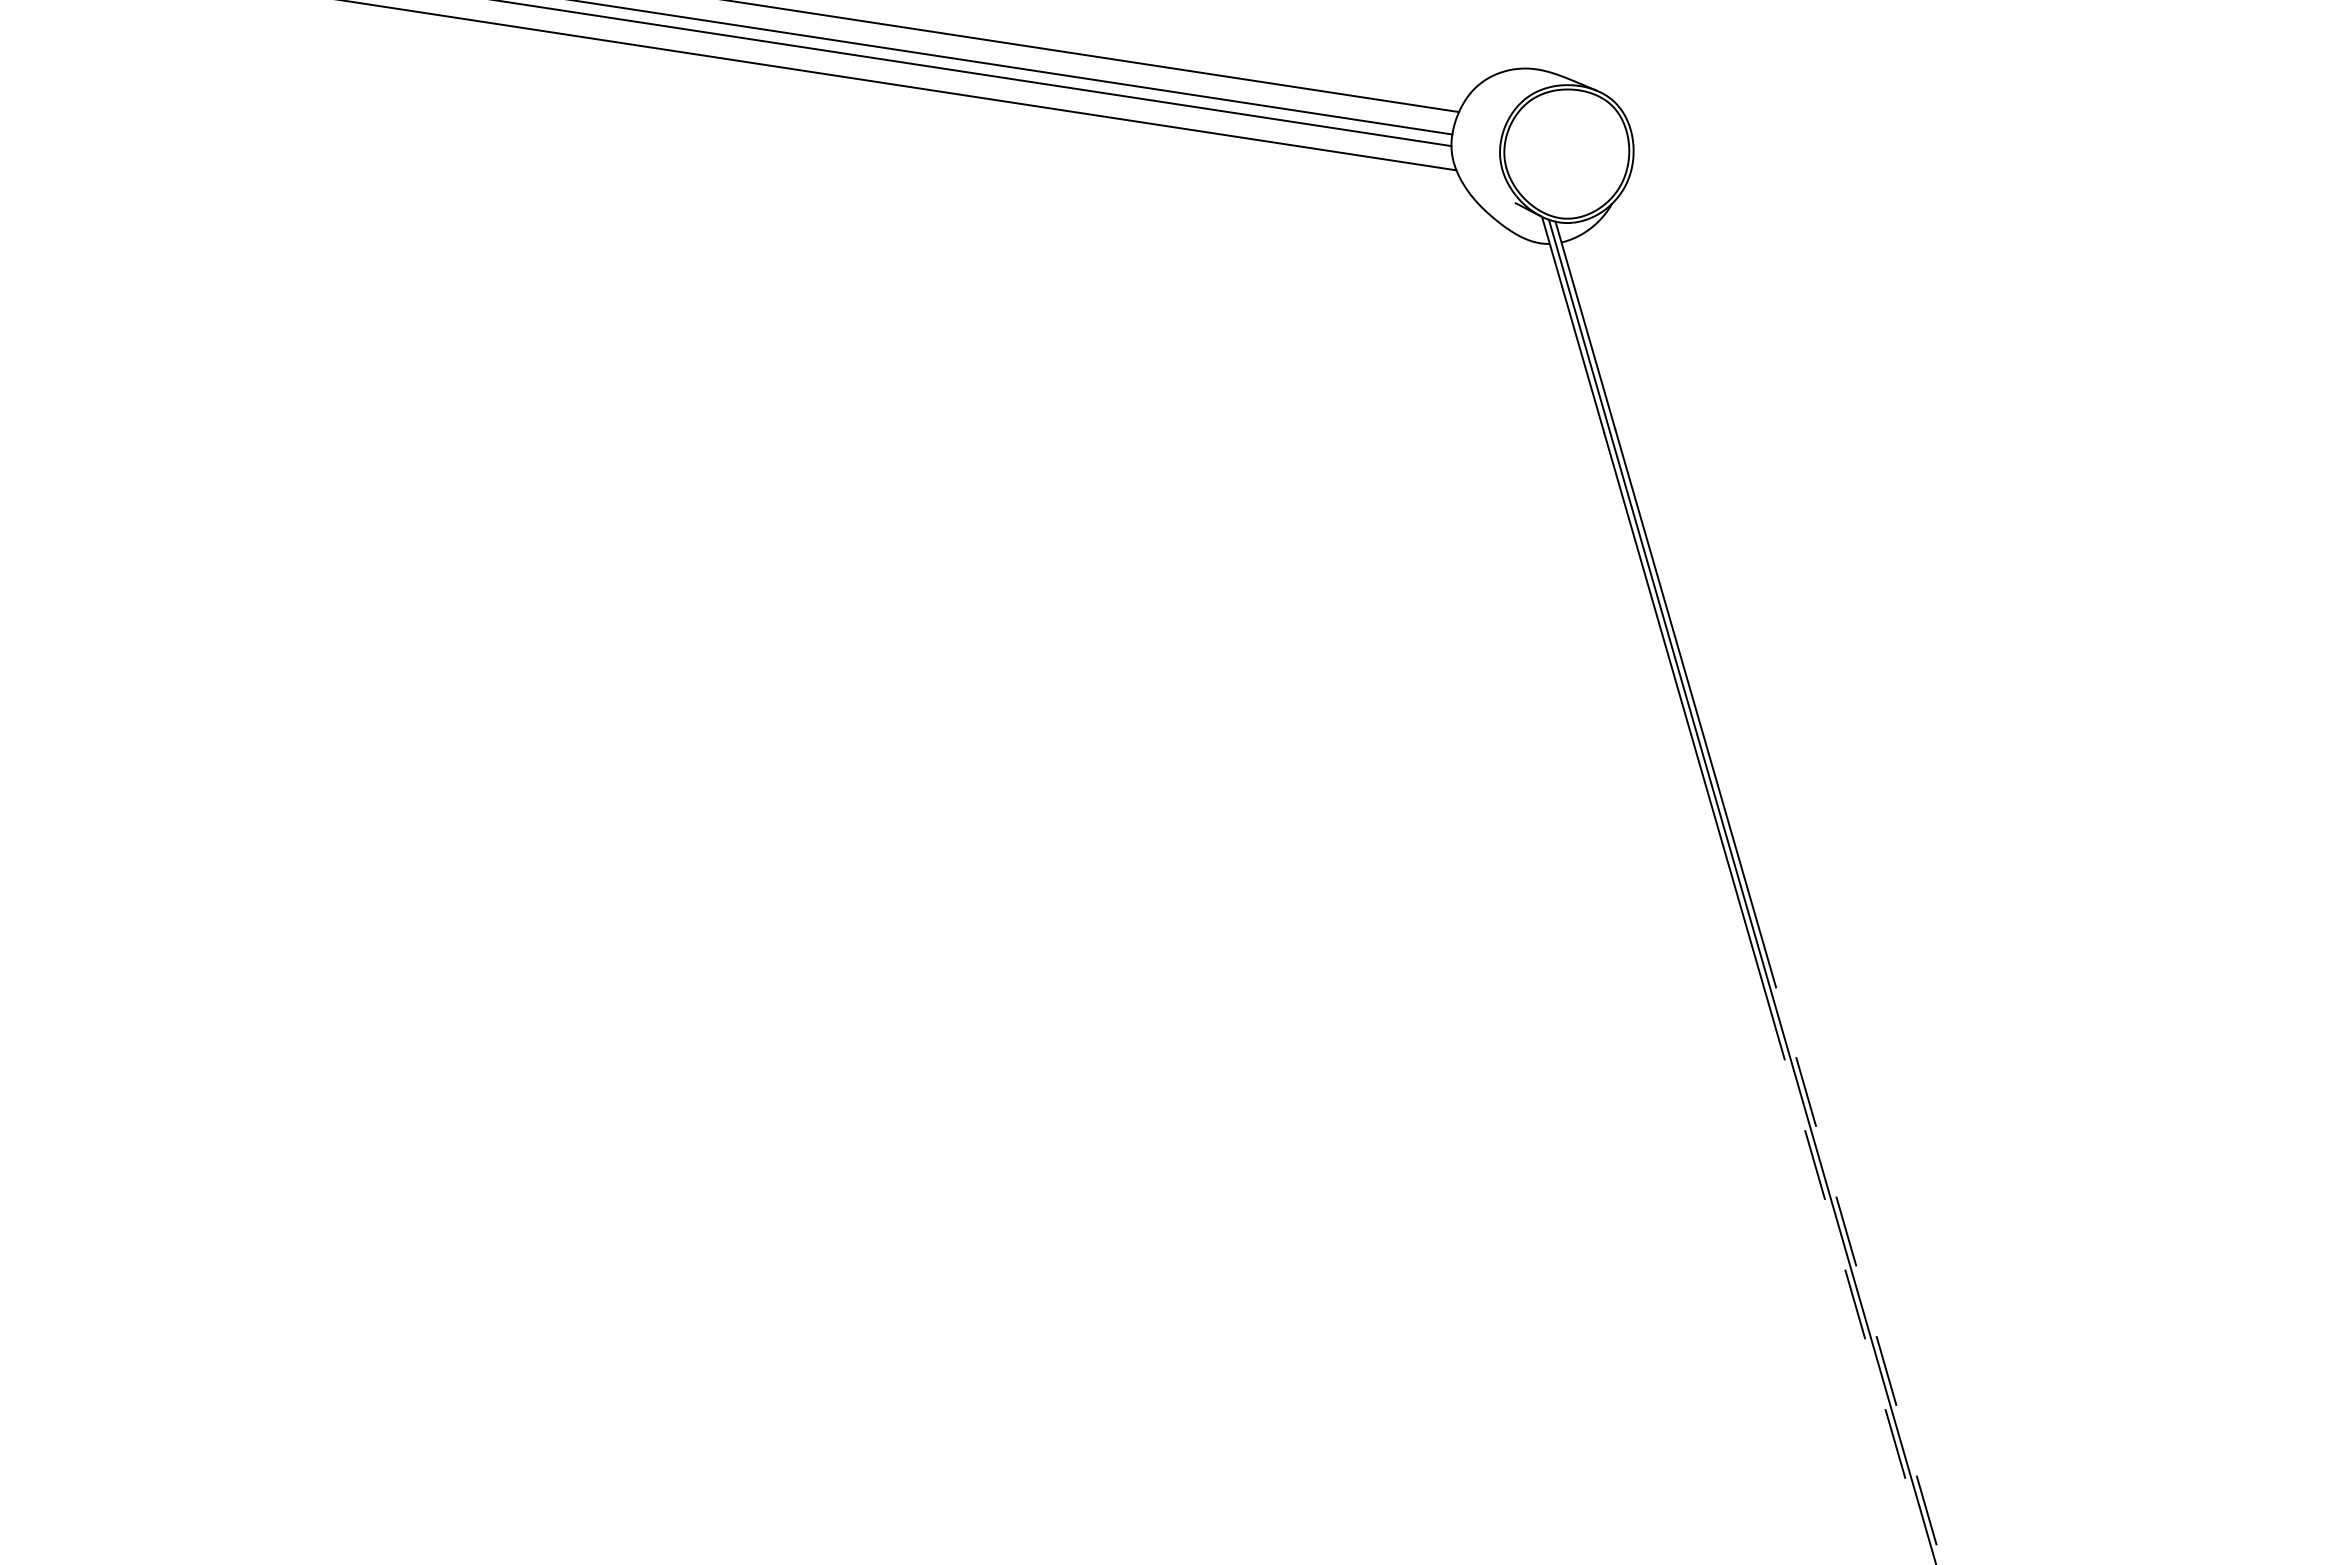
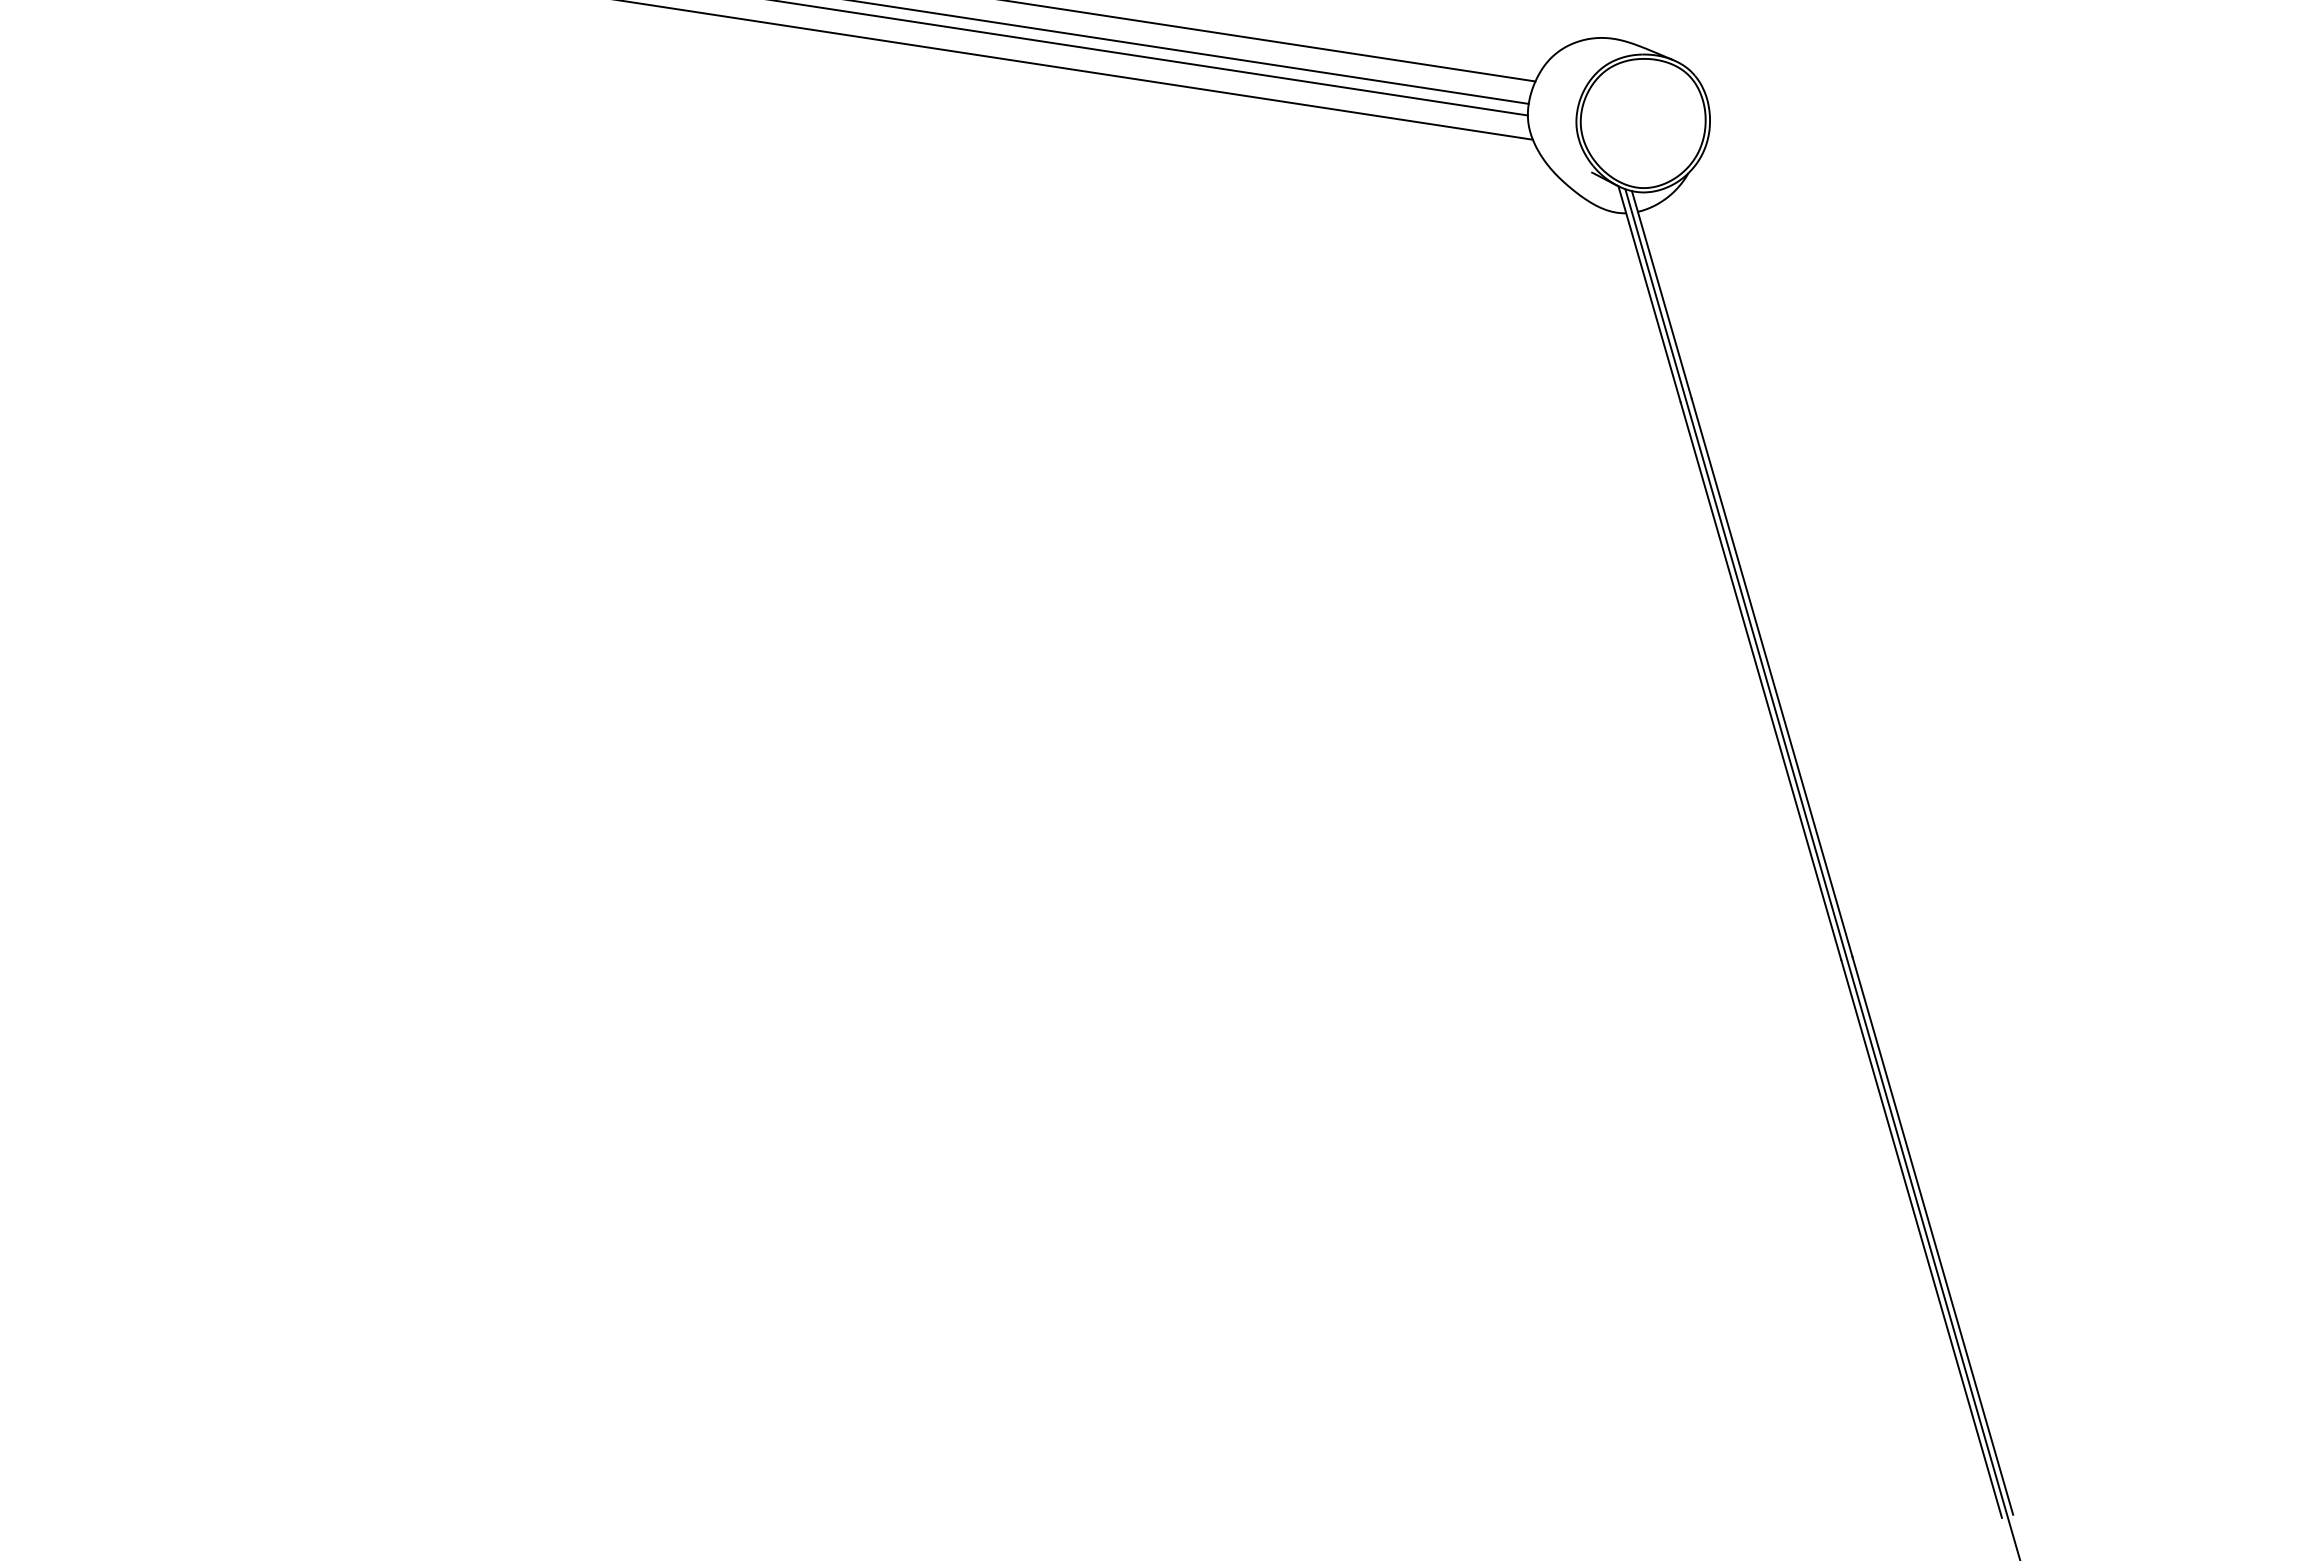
line: (1856, 1265) -> (1932, 1234), dashed -> solid
line: (1845, 1270) -> (1921, 1239), dashed -> solid

